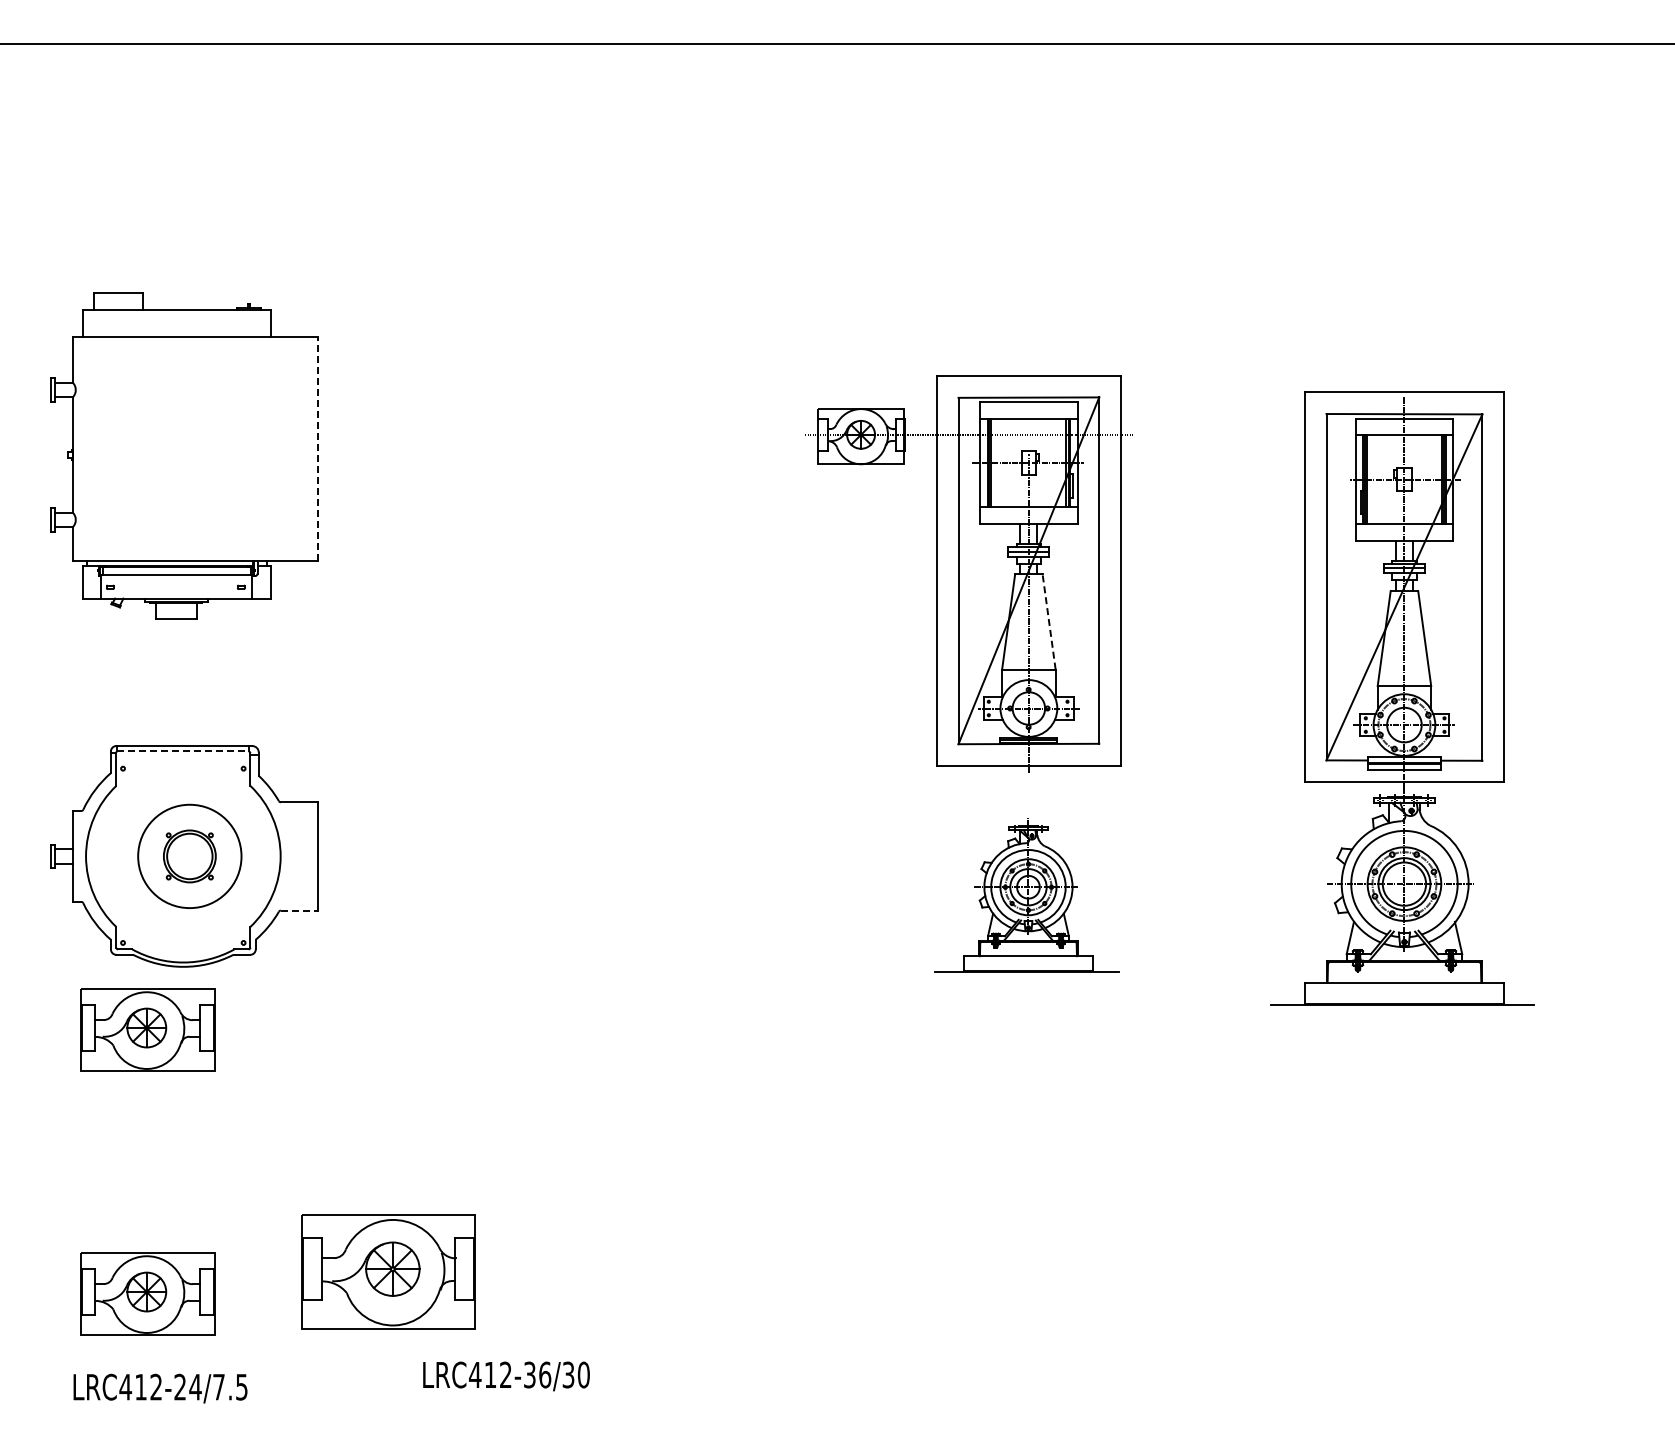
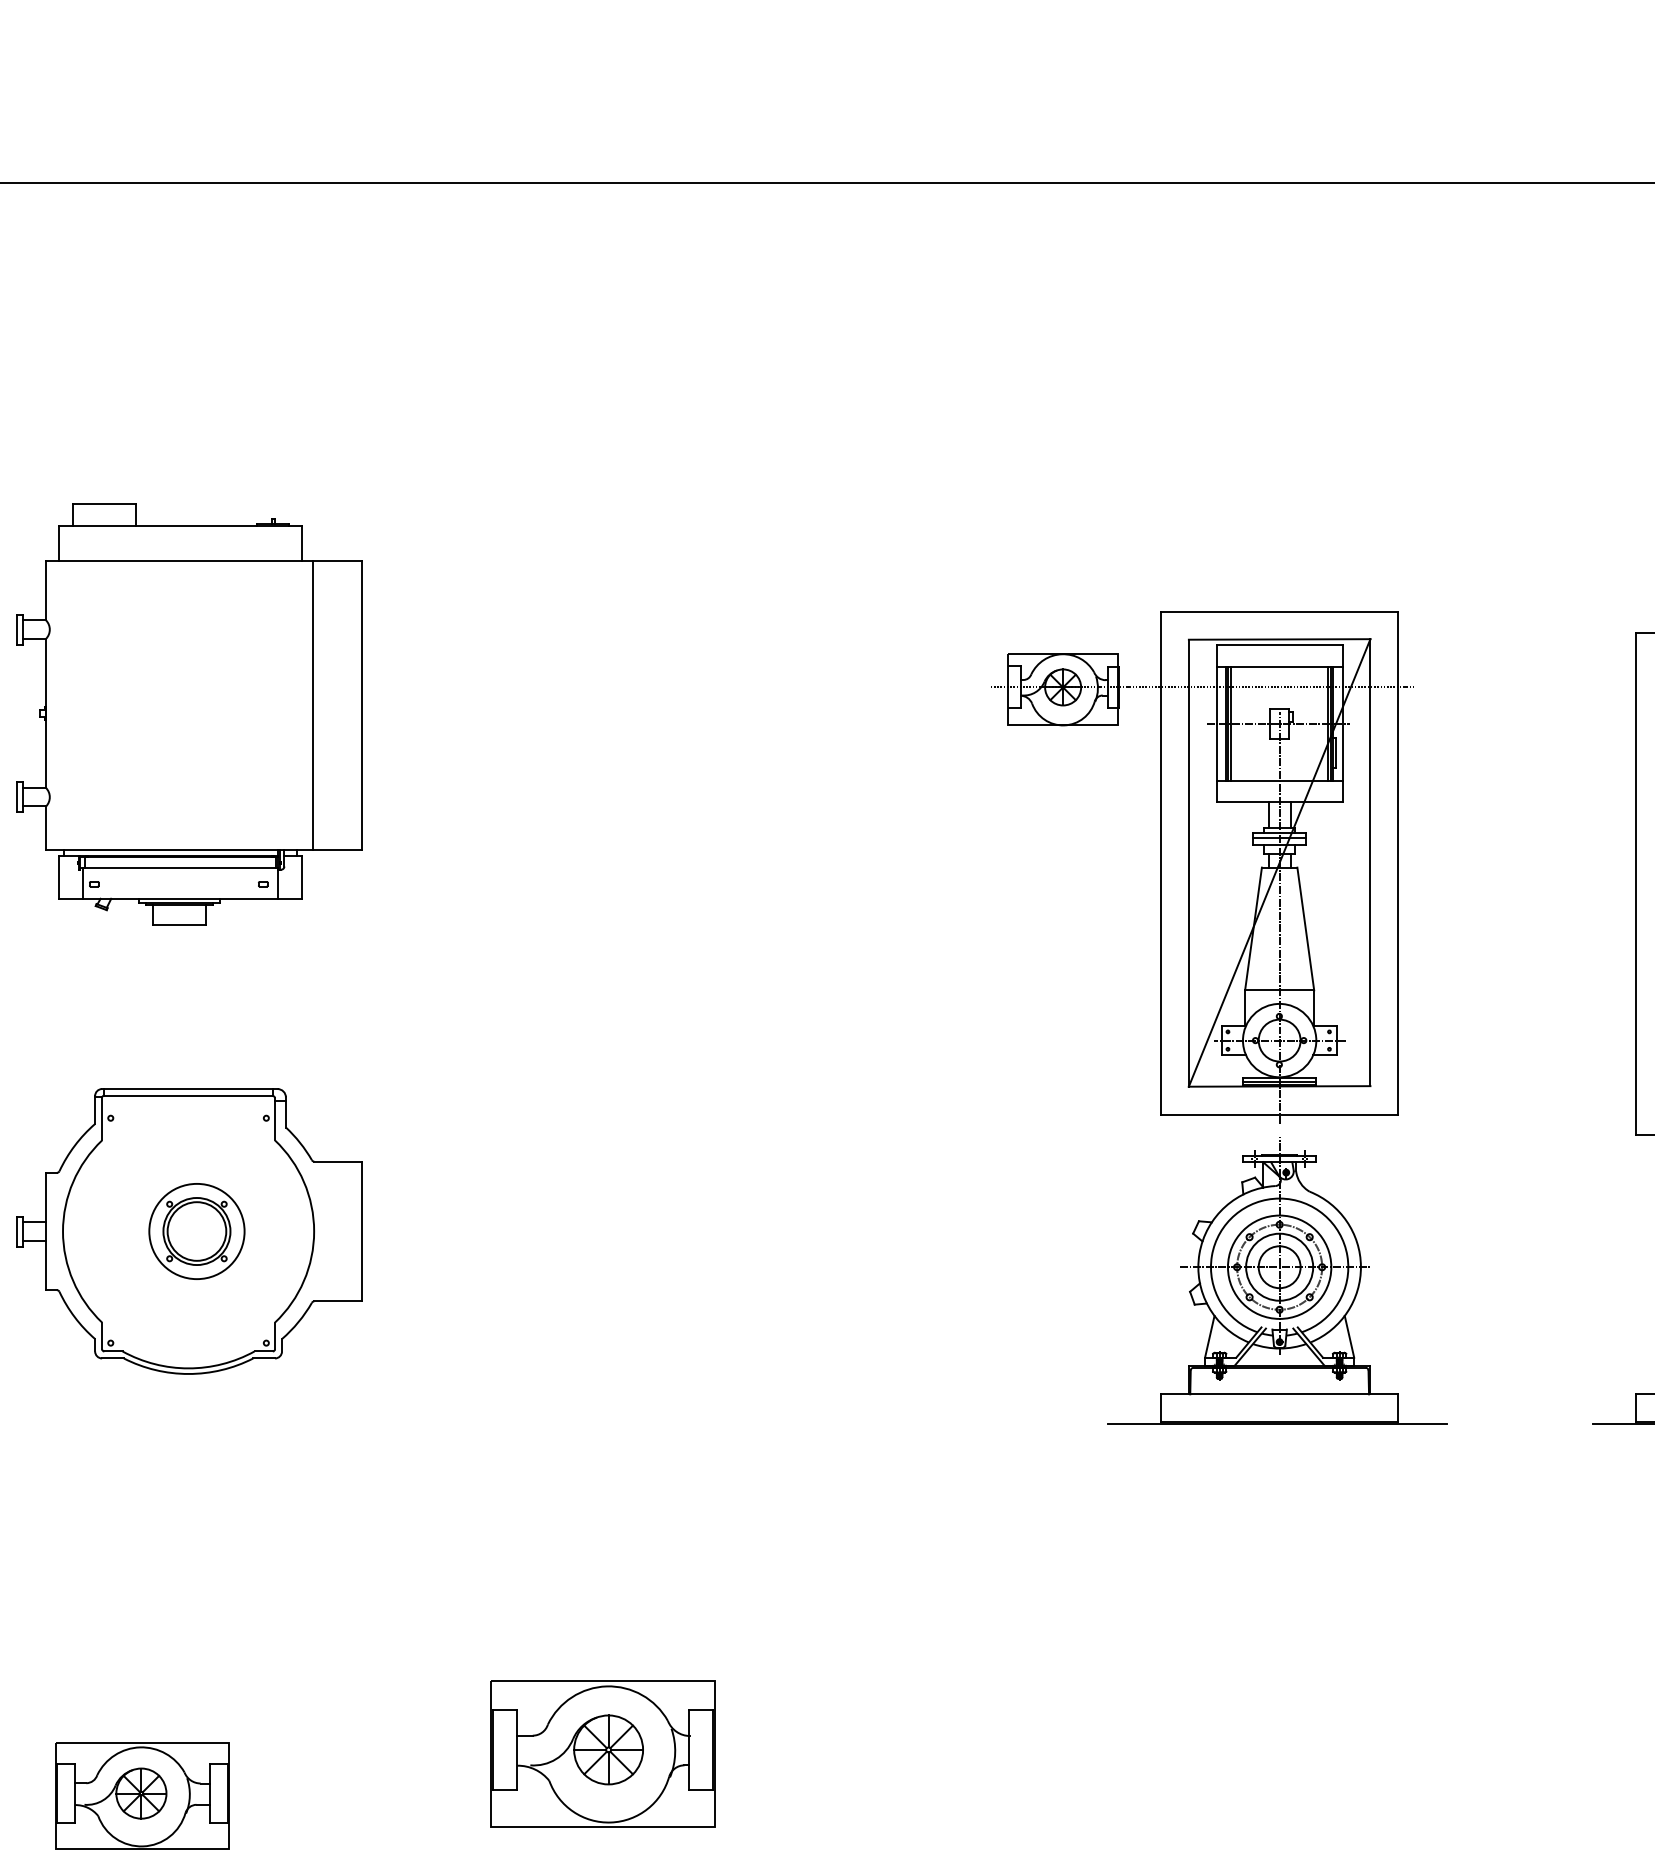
line: (279, 448) -> (312, 705), added
line: (317, 448) -> (361, 705), dashed -> solid
line: (1049, 622) -> (1306, 929), dashed -> solid
line: (183, 751) -> (188, 1096), dashed -> solid
circle: (189, 856) -> (196, 1231), size x0.71
part: (1027, 894) -> (1277, 1280), size x1.43
line: (299, 910) -> (338, 1301), dashed -> solid
part: (147, 1029) -> (142, 1454), removed
part: (388, 1271) -> (602, 1752), moved

